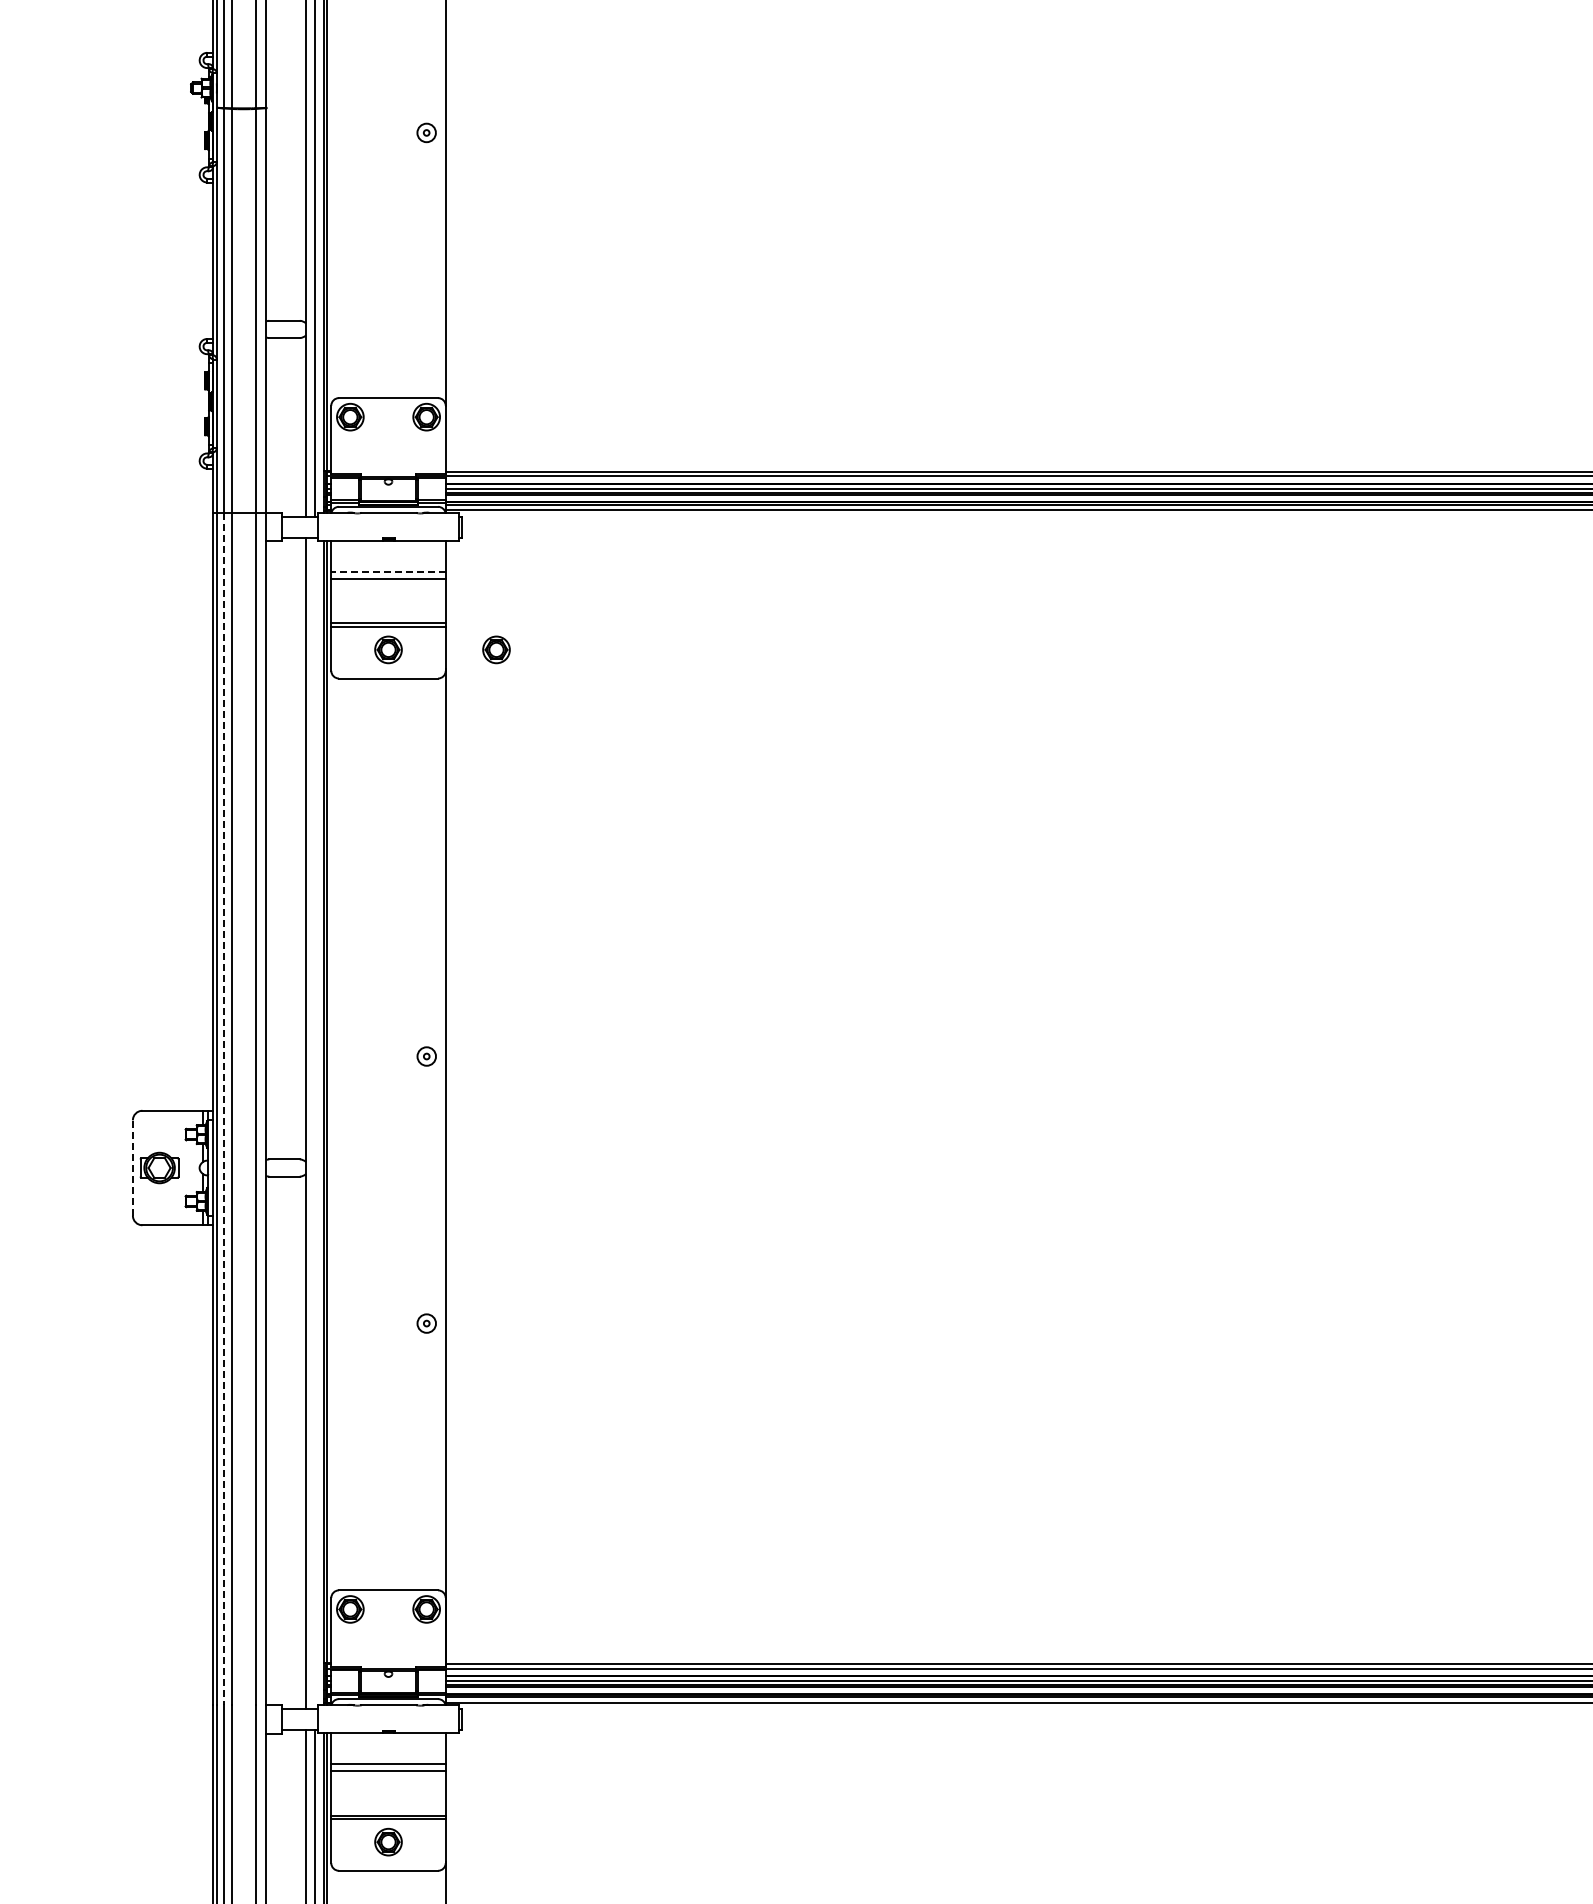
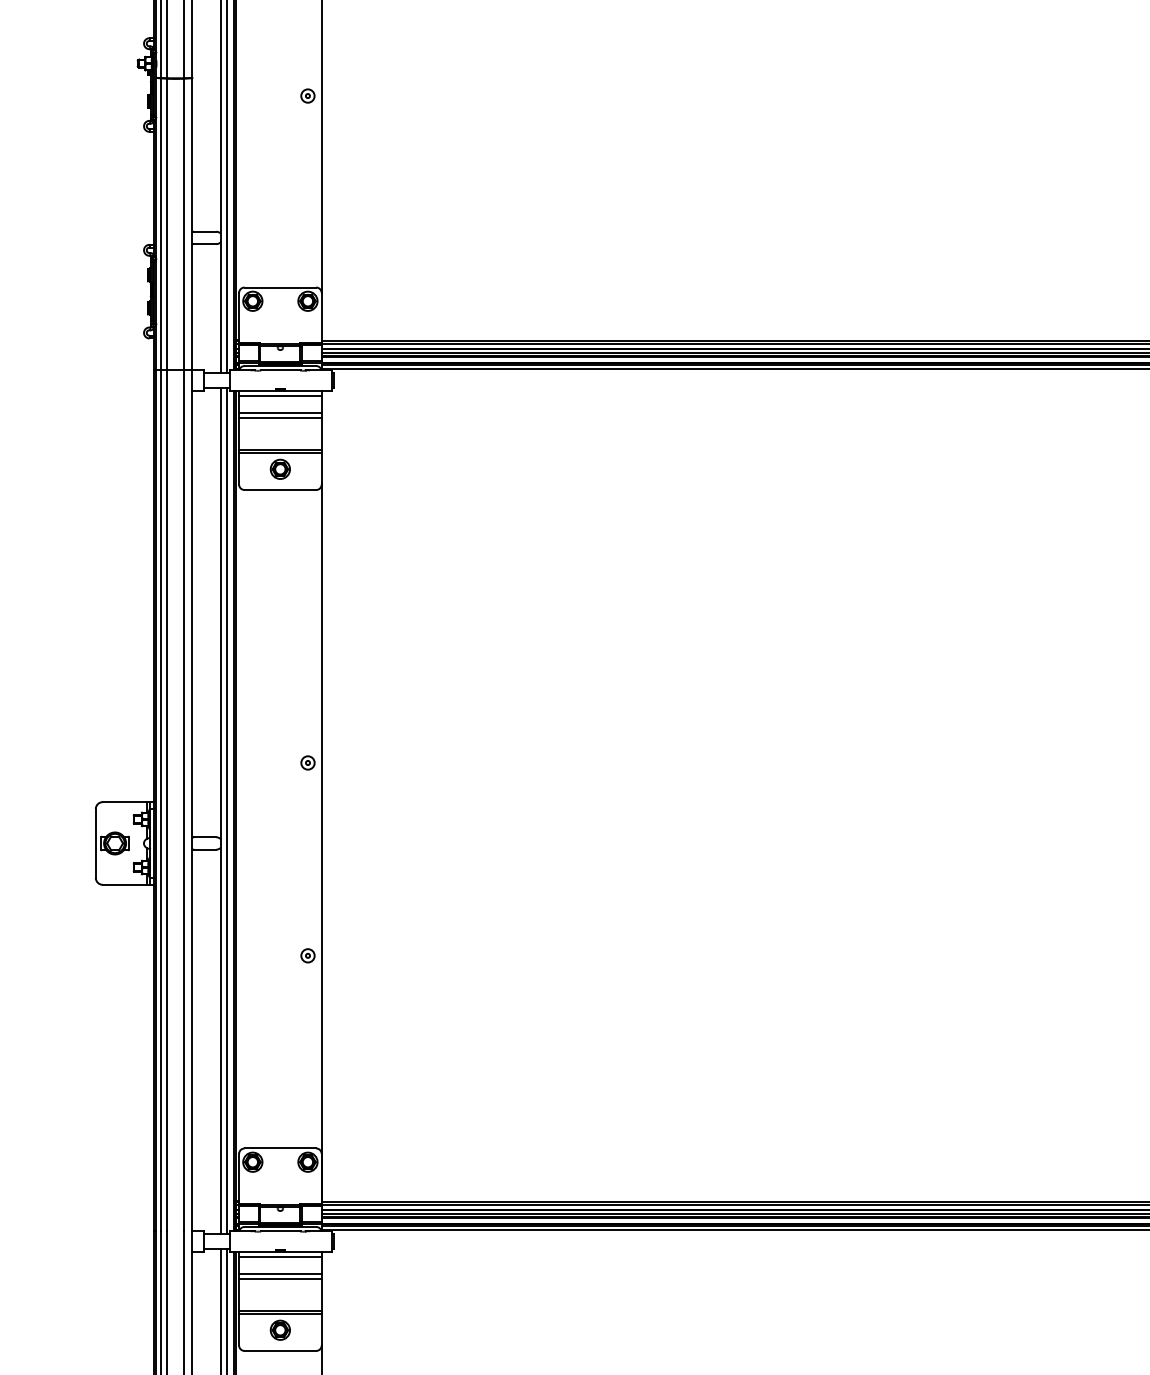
line: (388, 548) -> (280, 396), added
line: (388, 571) -> (280, 412), dashed -> solid
part: (496, 649) -> (358, 469), removed
line: (223, 1109) -> (161, 801), dashed -> solid
line: (314, 1122) -> (226, 810), added
line: (132, 1168) -> (95, 843), dashed -> solid
line: (388, 1741) -> (280, 1257), added

